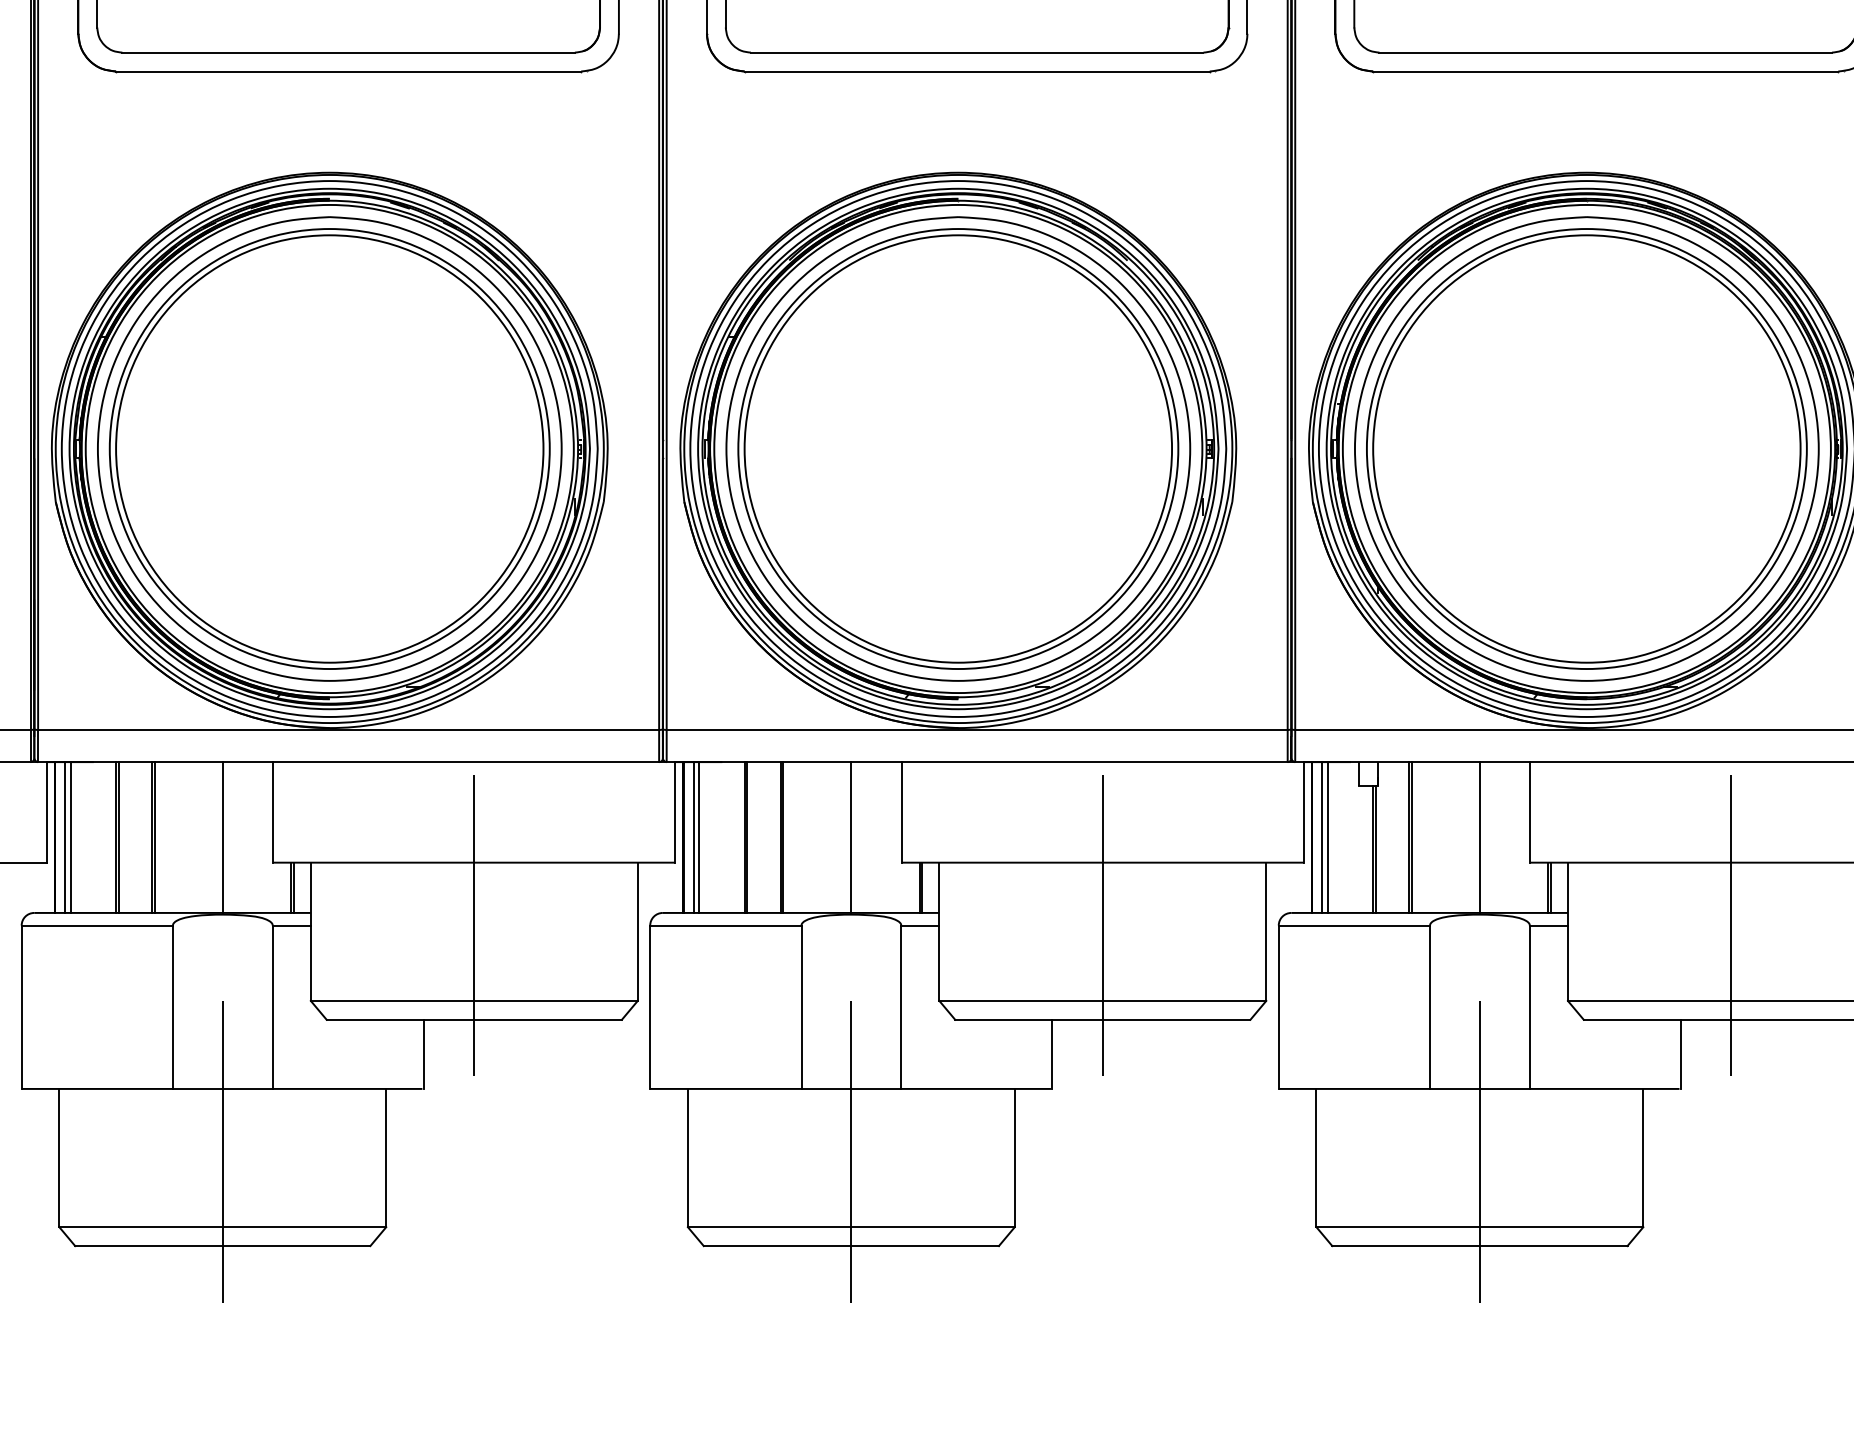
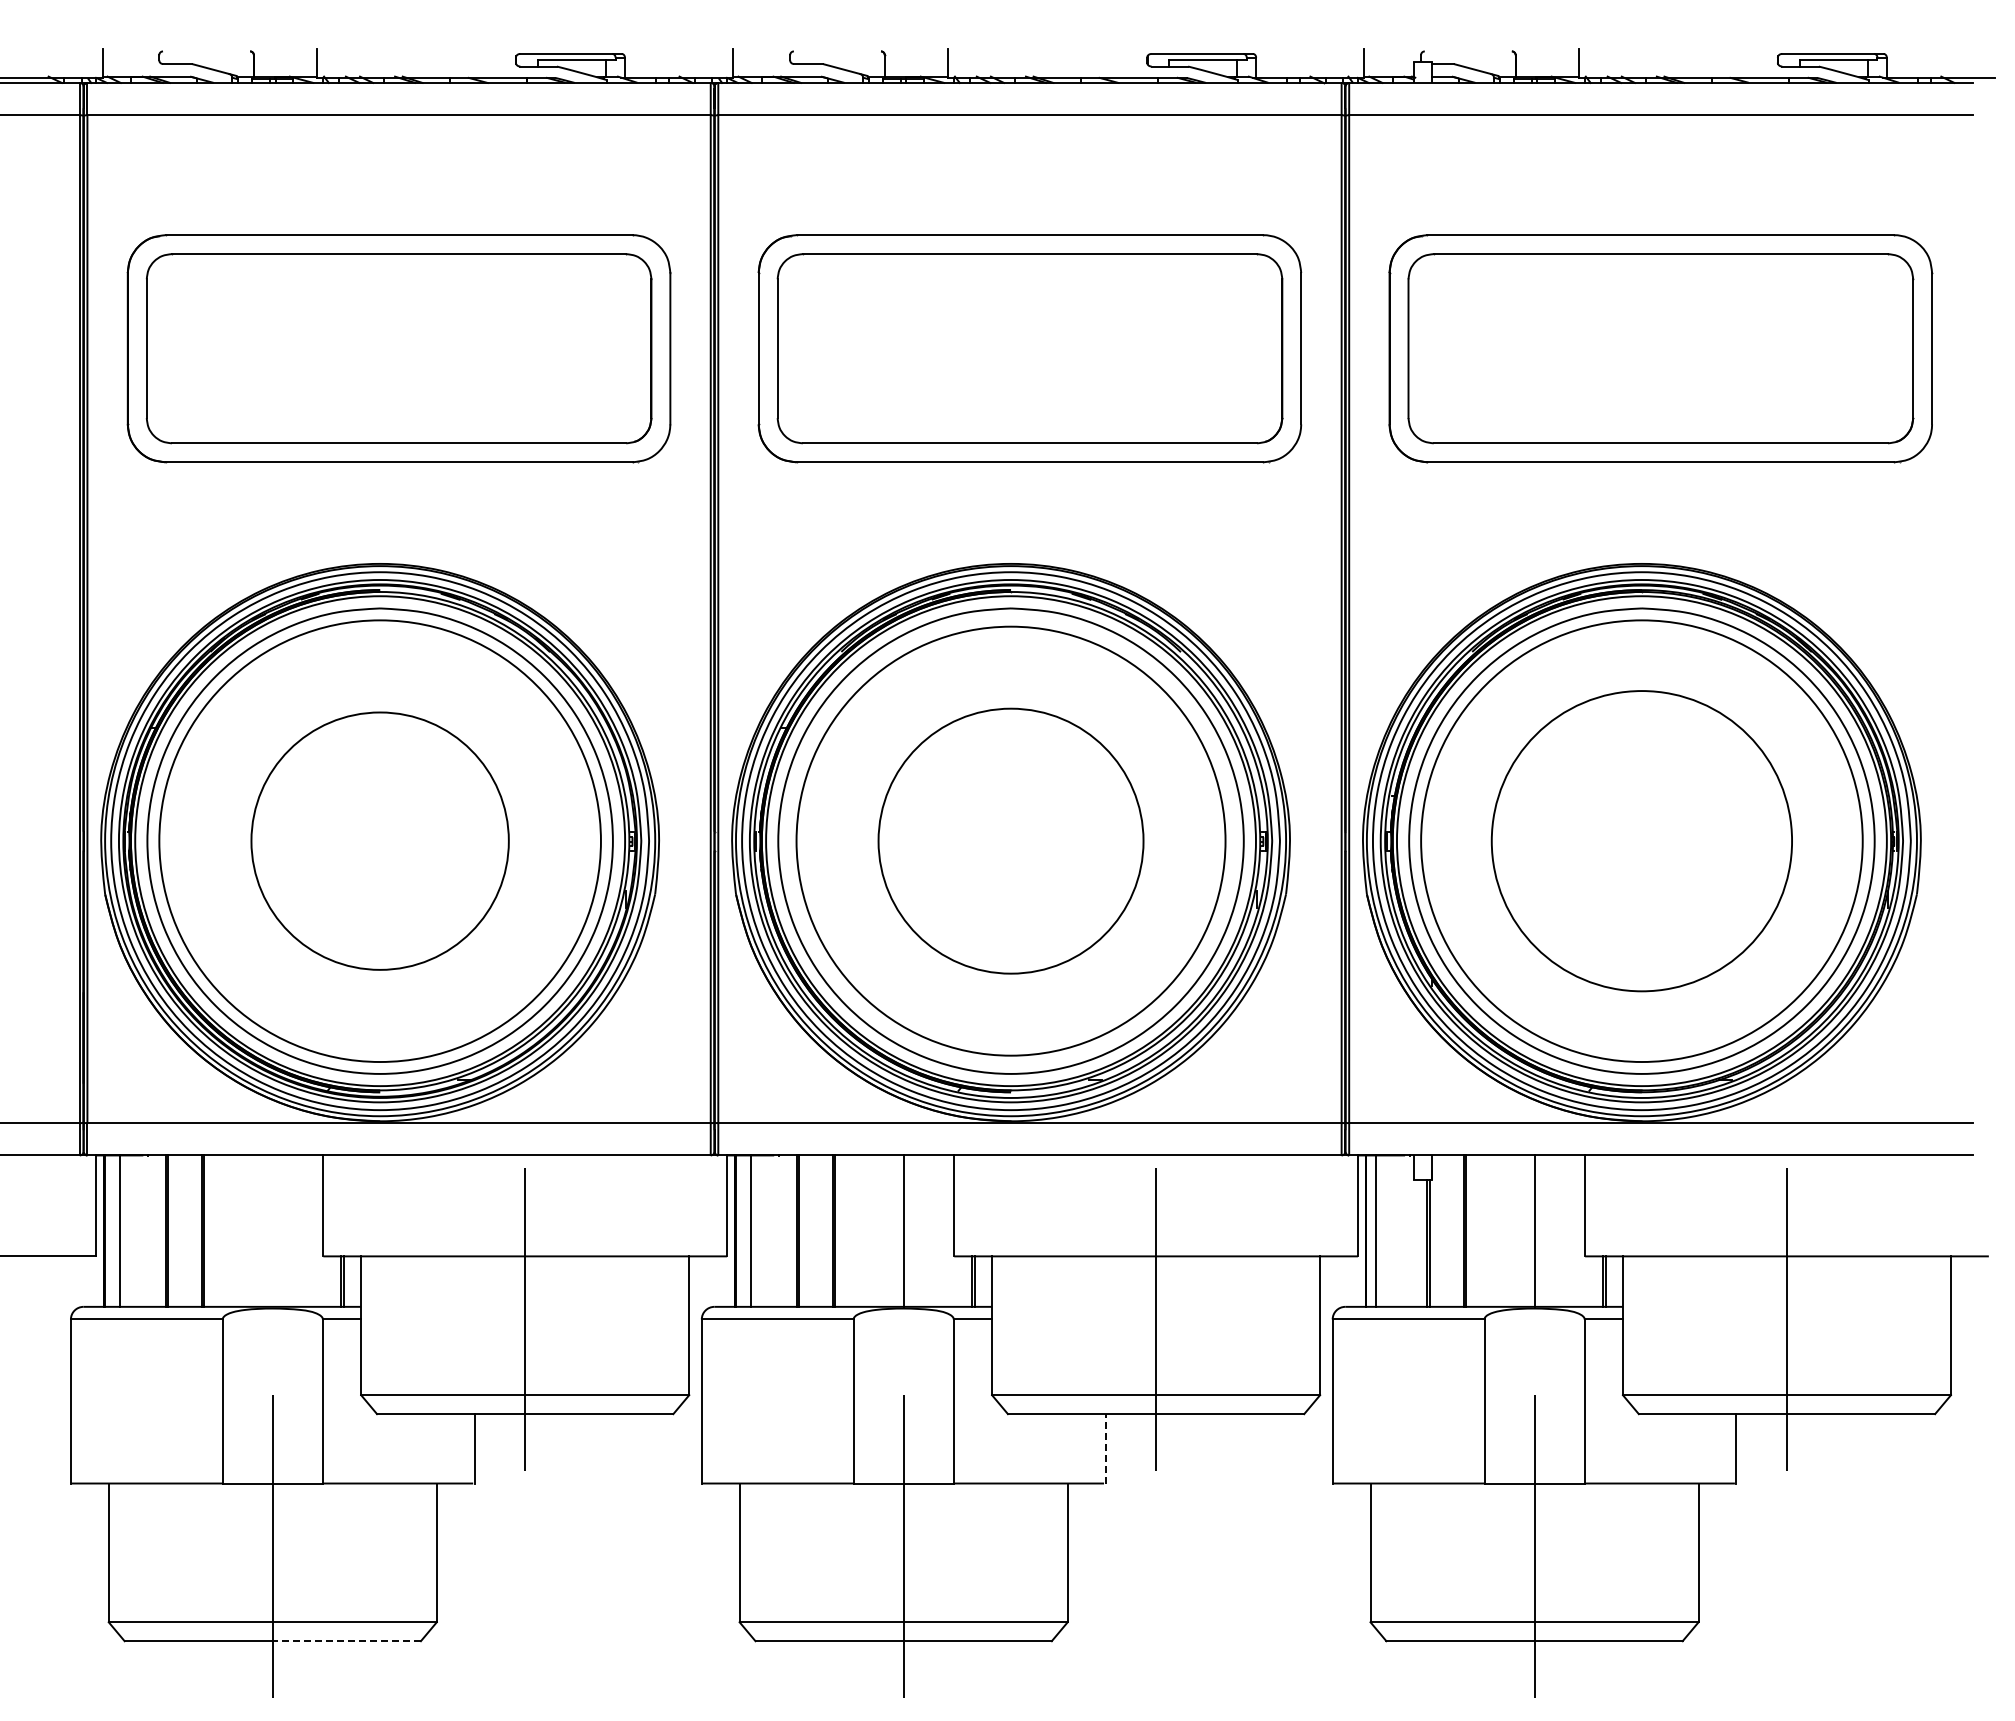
circle: (329, 448) -> (379, 840), size x0.6
circle: (1586, 448) -> (1641, 840), size x0.7
circle: (957, 449) -> (1010, 841), size x0.6
line: (65, 836) -> (114, 1230), removed
line: (222, 836) -> (272, 1230), removed
line: (693, 836) -> (745, 1230), removed
line: (1327, 836) -> (1381, 1230), removed
line: (1052, 1054) -> (1105, 1448), solid -> dashed
line: (296, 1246) -> (346, 1641), solid -> dashed

